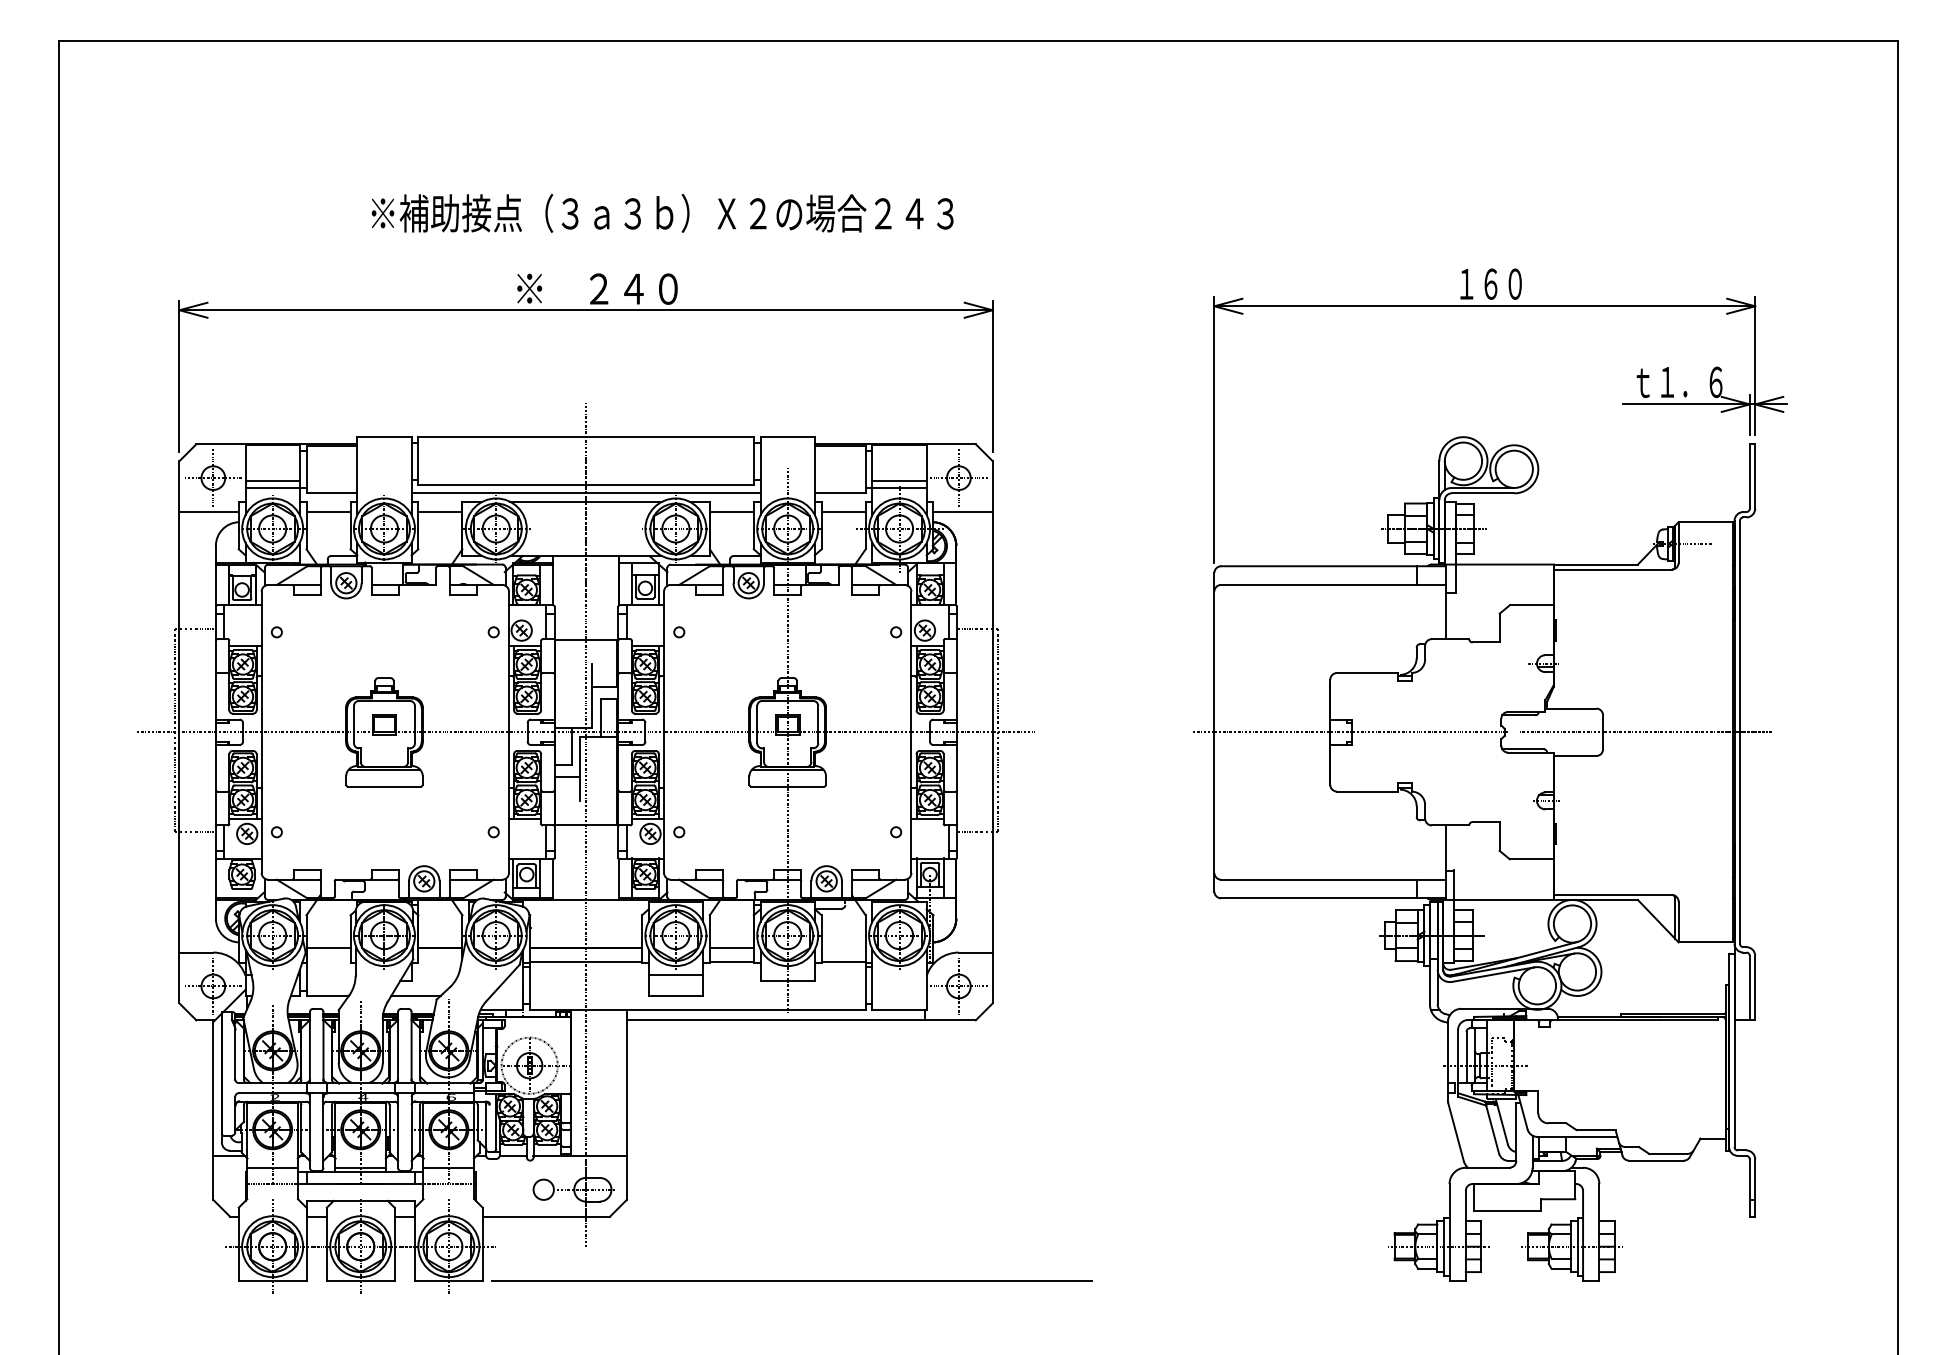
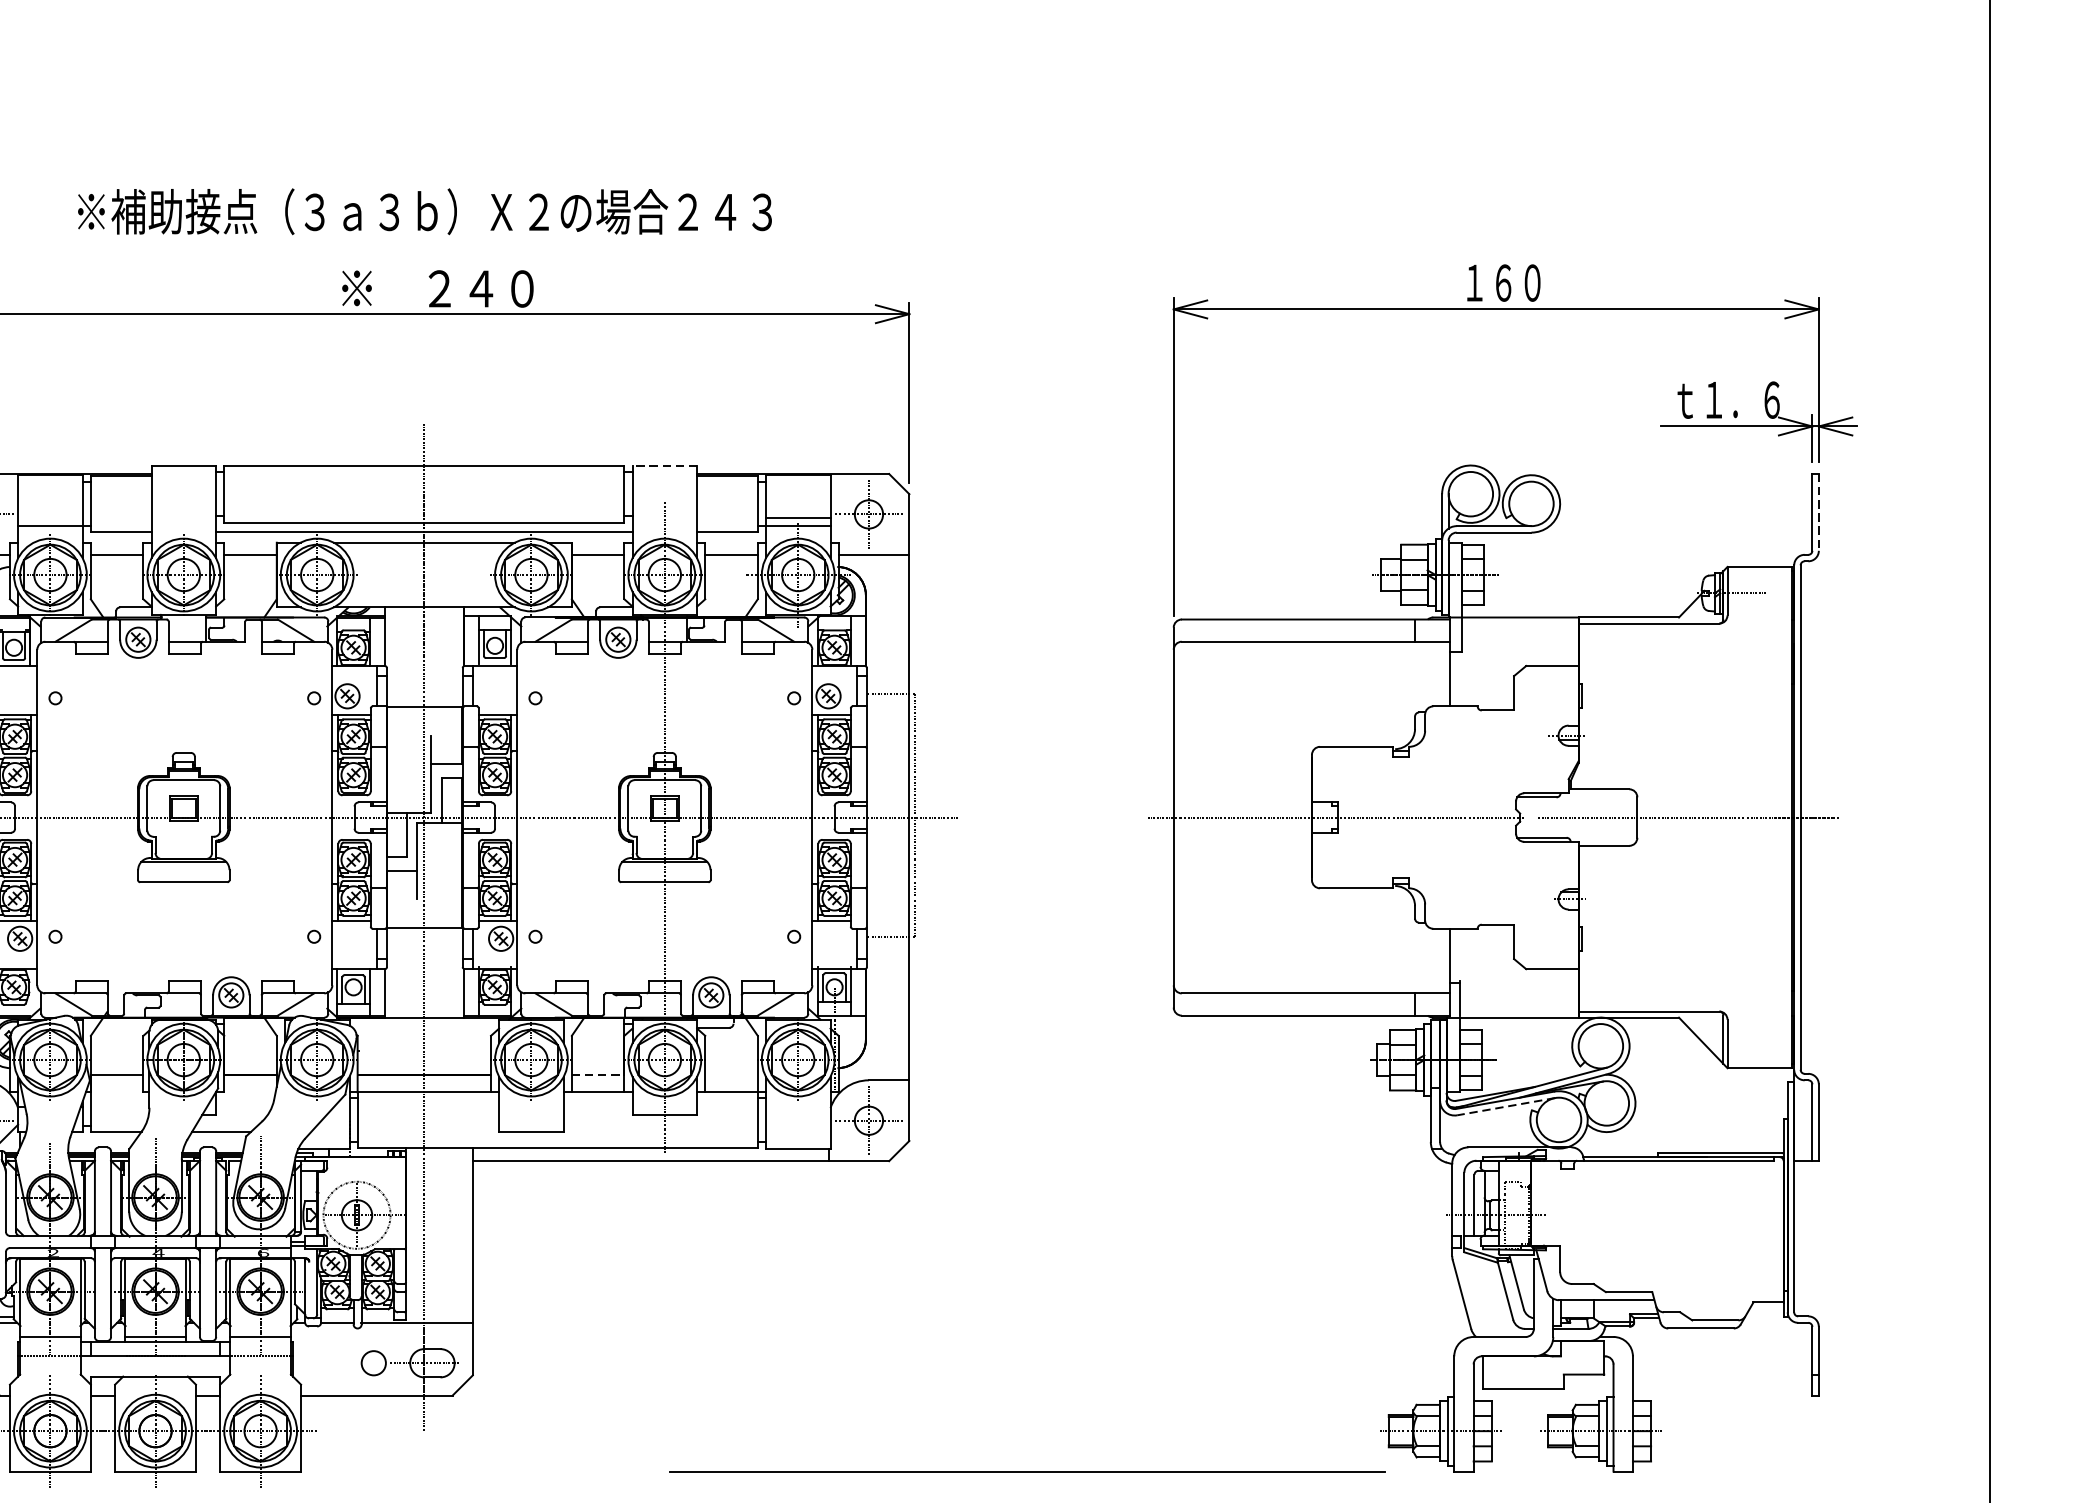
text: (662, 212) -> (424, 210), moved
line: (787, 437) -> (664, 465), solid -> dashed
line: (1755, 476) -> (1819, 512), solid -> dashed
line: (272, 481) -> (50, 518), removed
line: (732, 947) -> (598, 1074), solid -> dashed
line: (1493, 974) -> (1506, 1106), solid -> dashed
line: (675, 975) -> (530, 1107), removed
line: (791, 1280) -> (1027, 1471), moved

